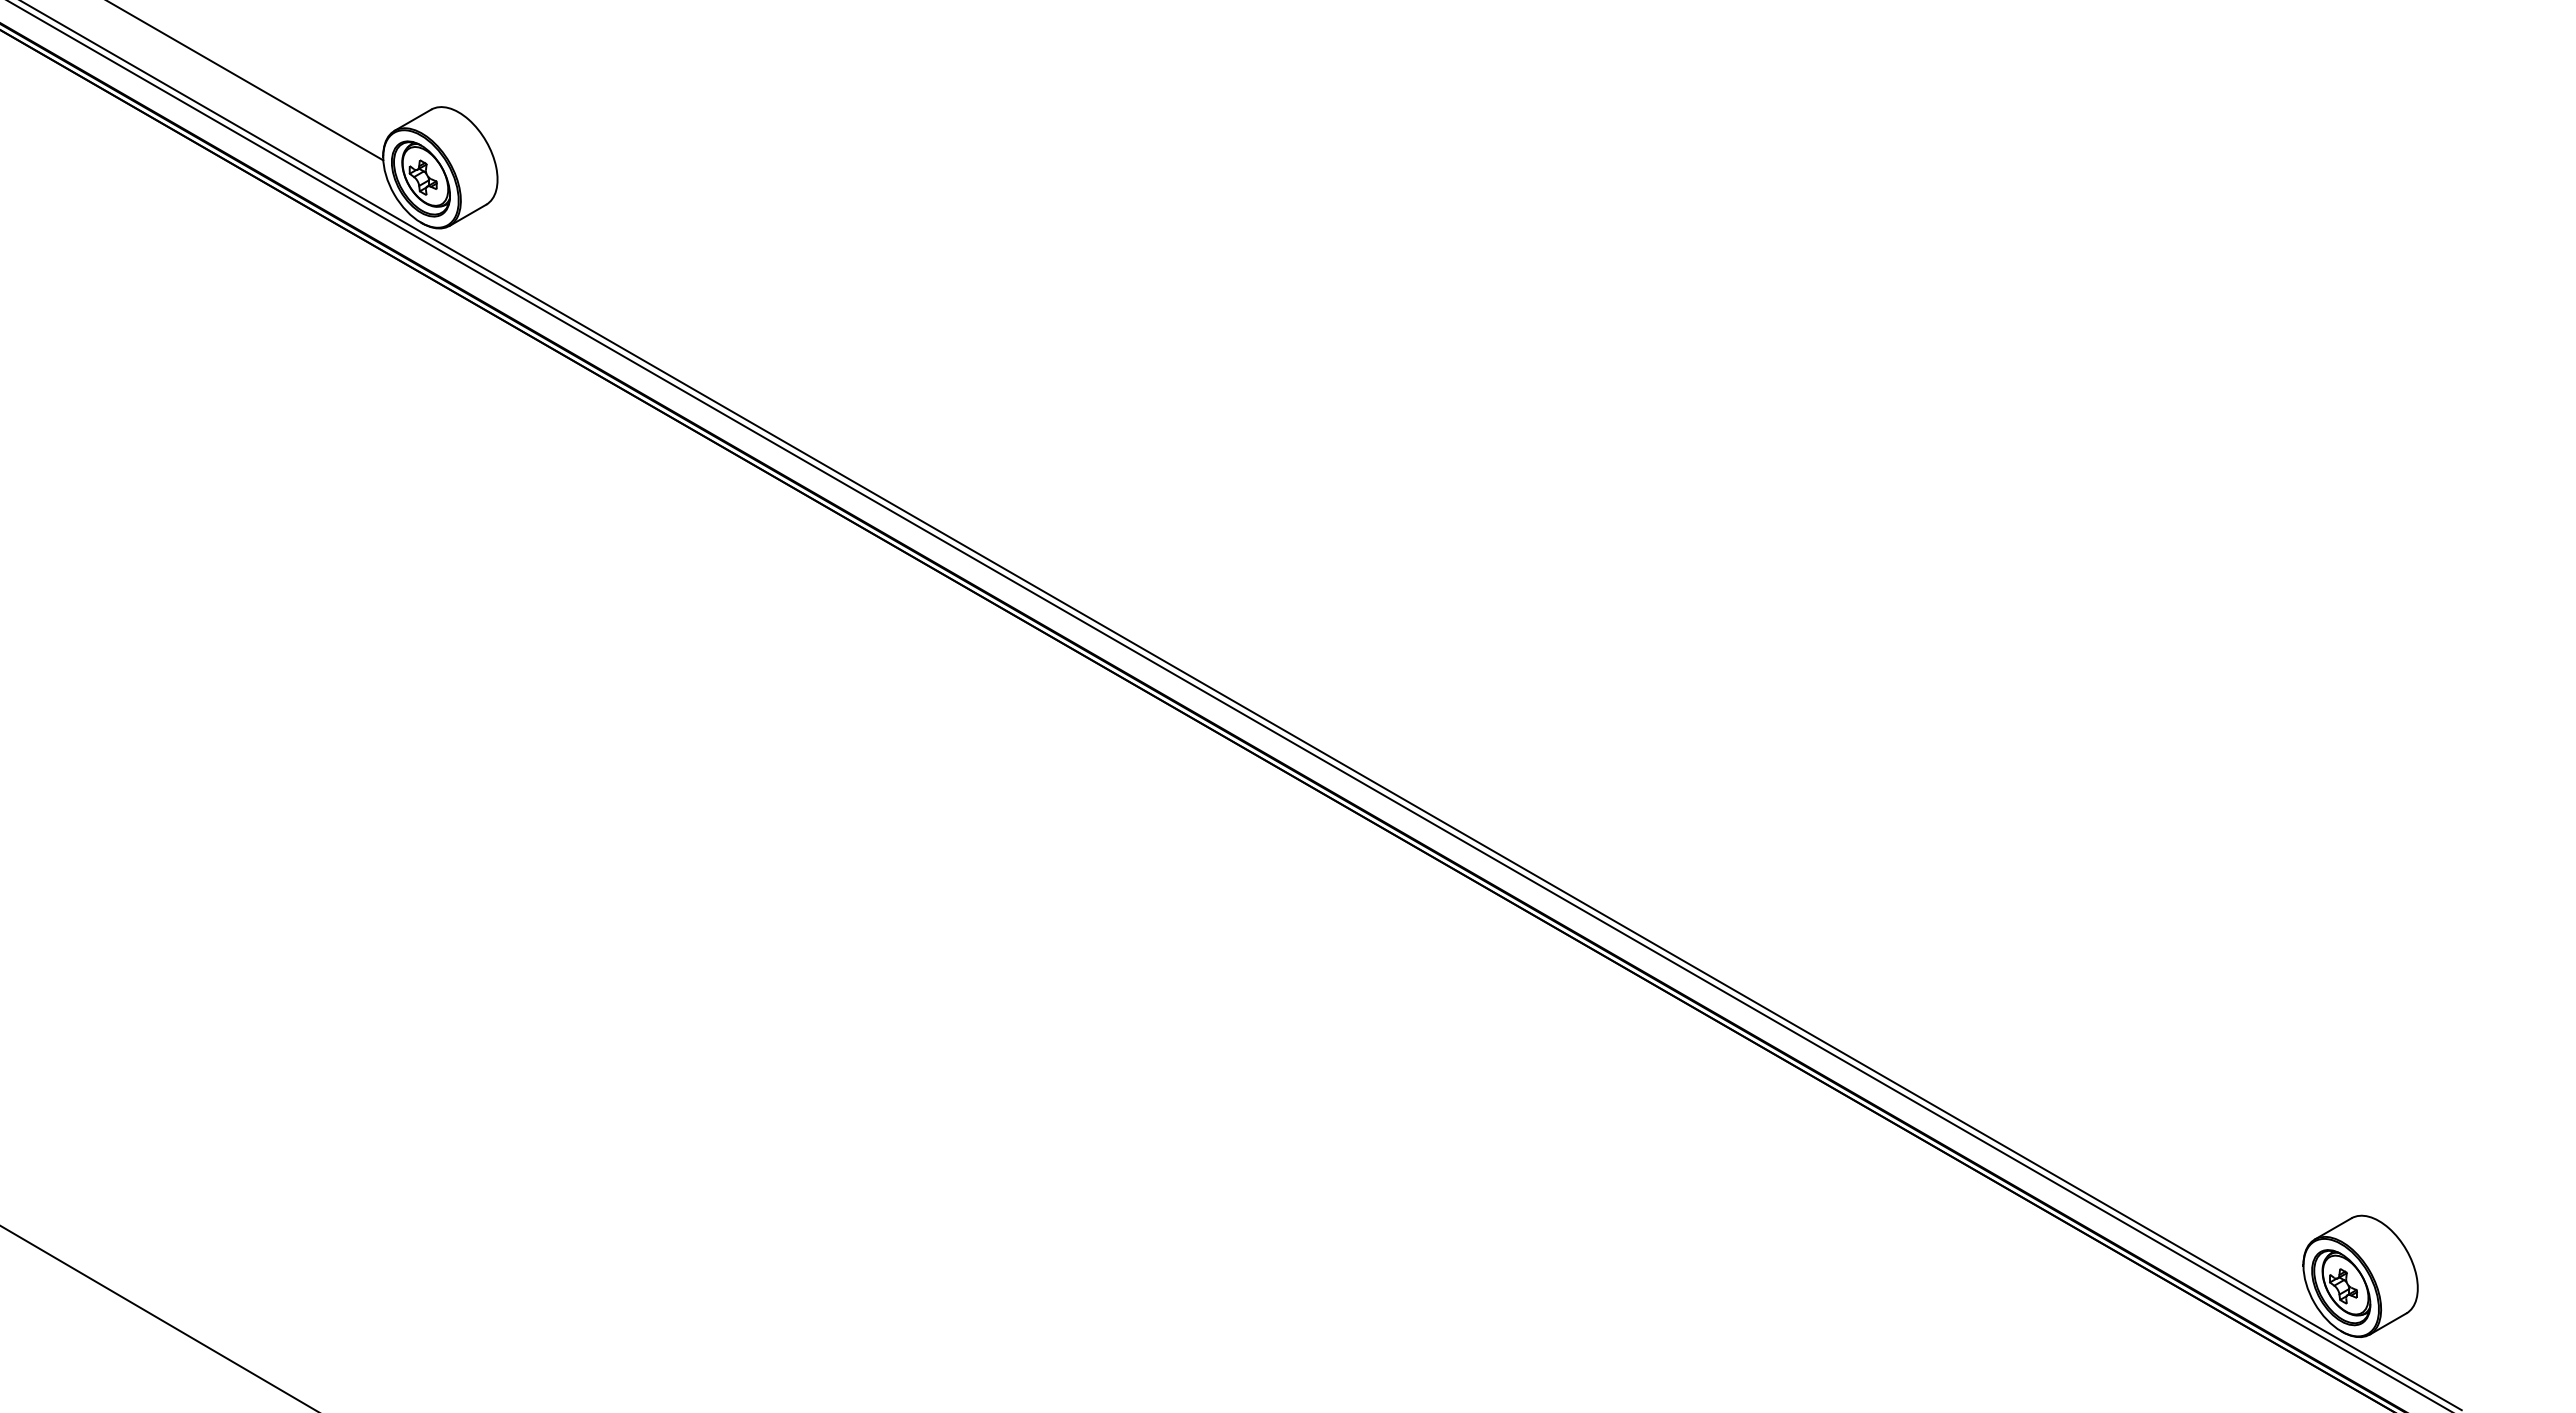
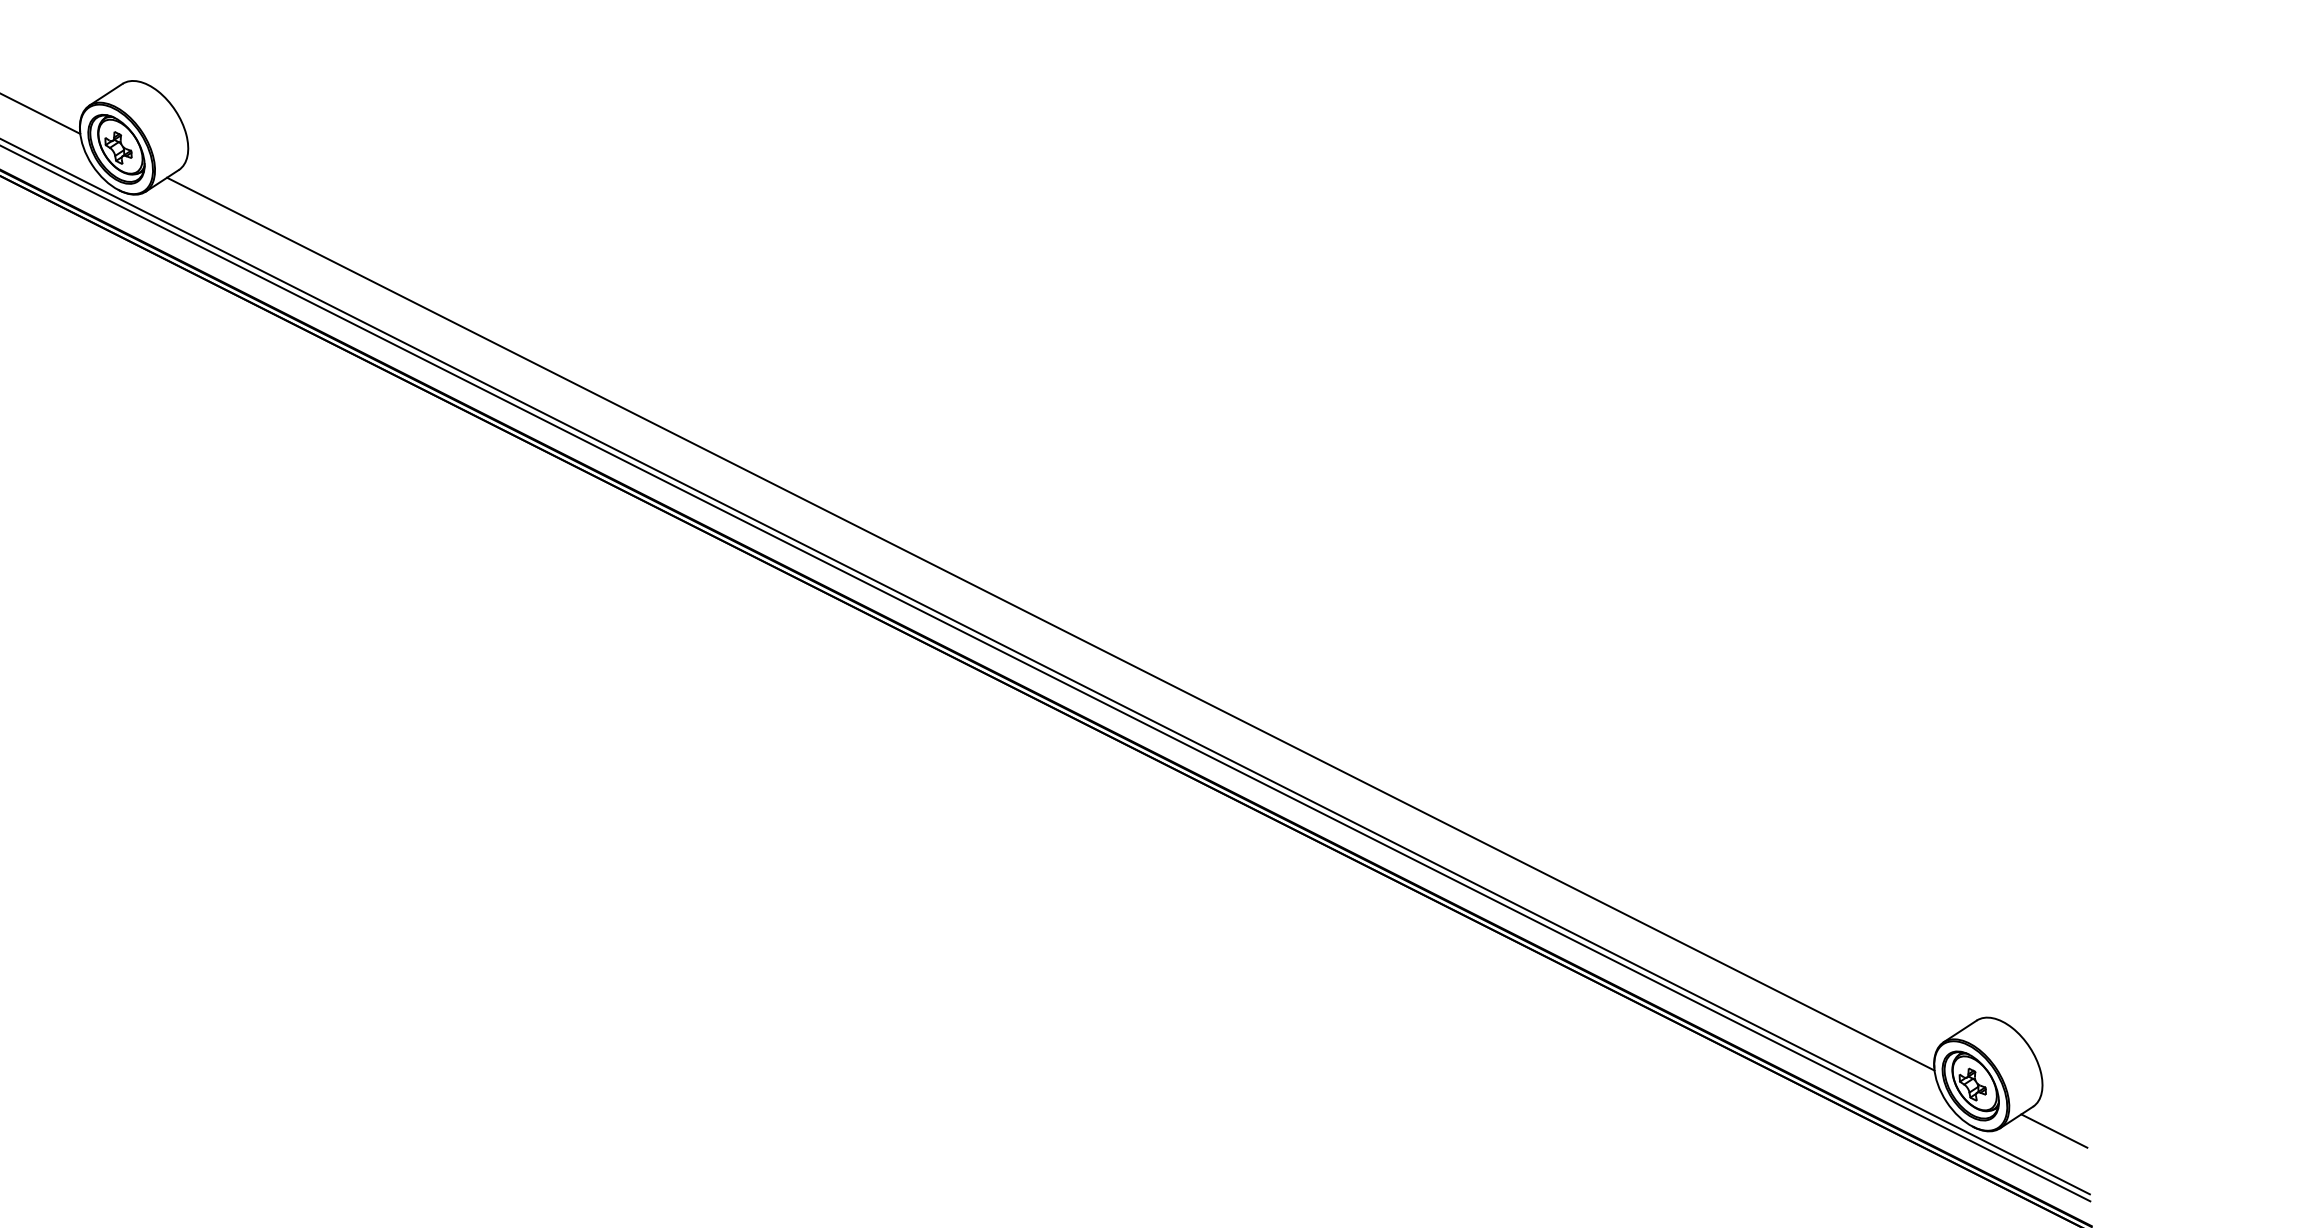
line: (1388, 740) -> (1050, 624), added
line: (2427, 1340) -> (2054, 1130), added

